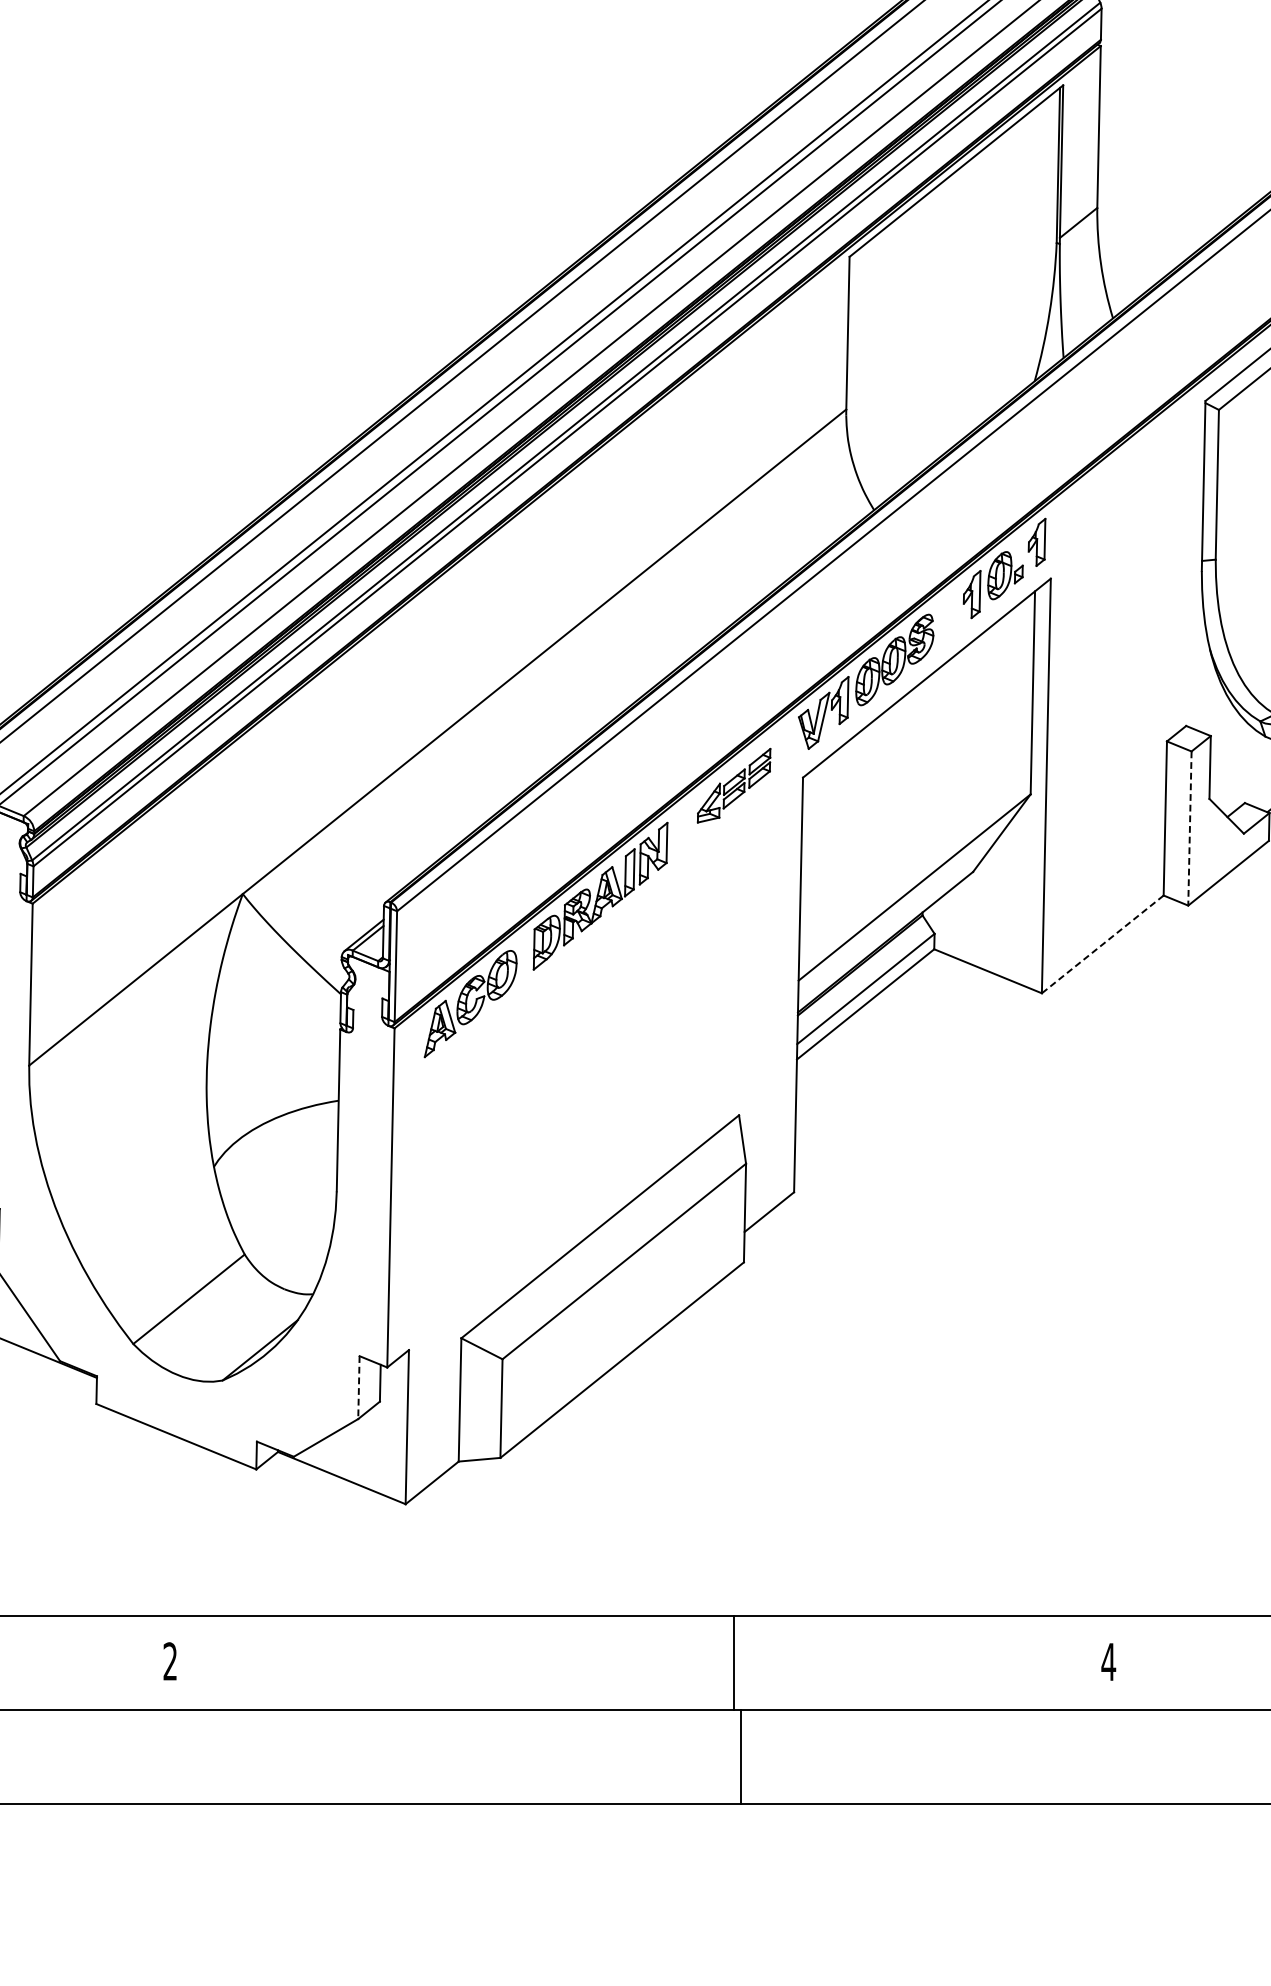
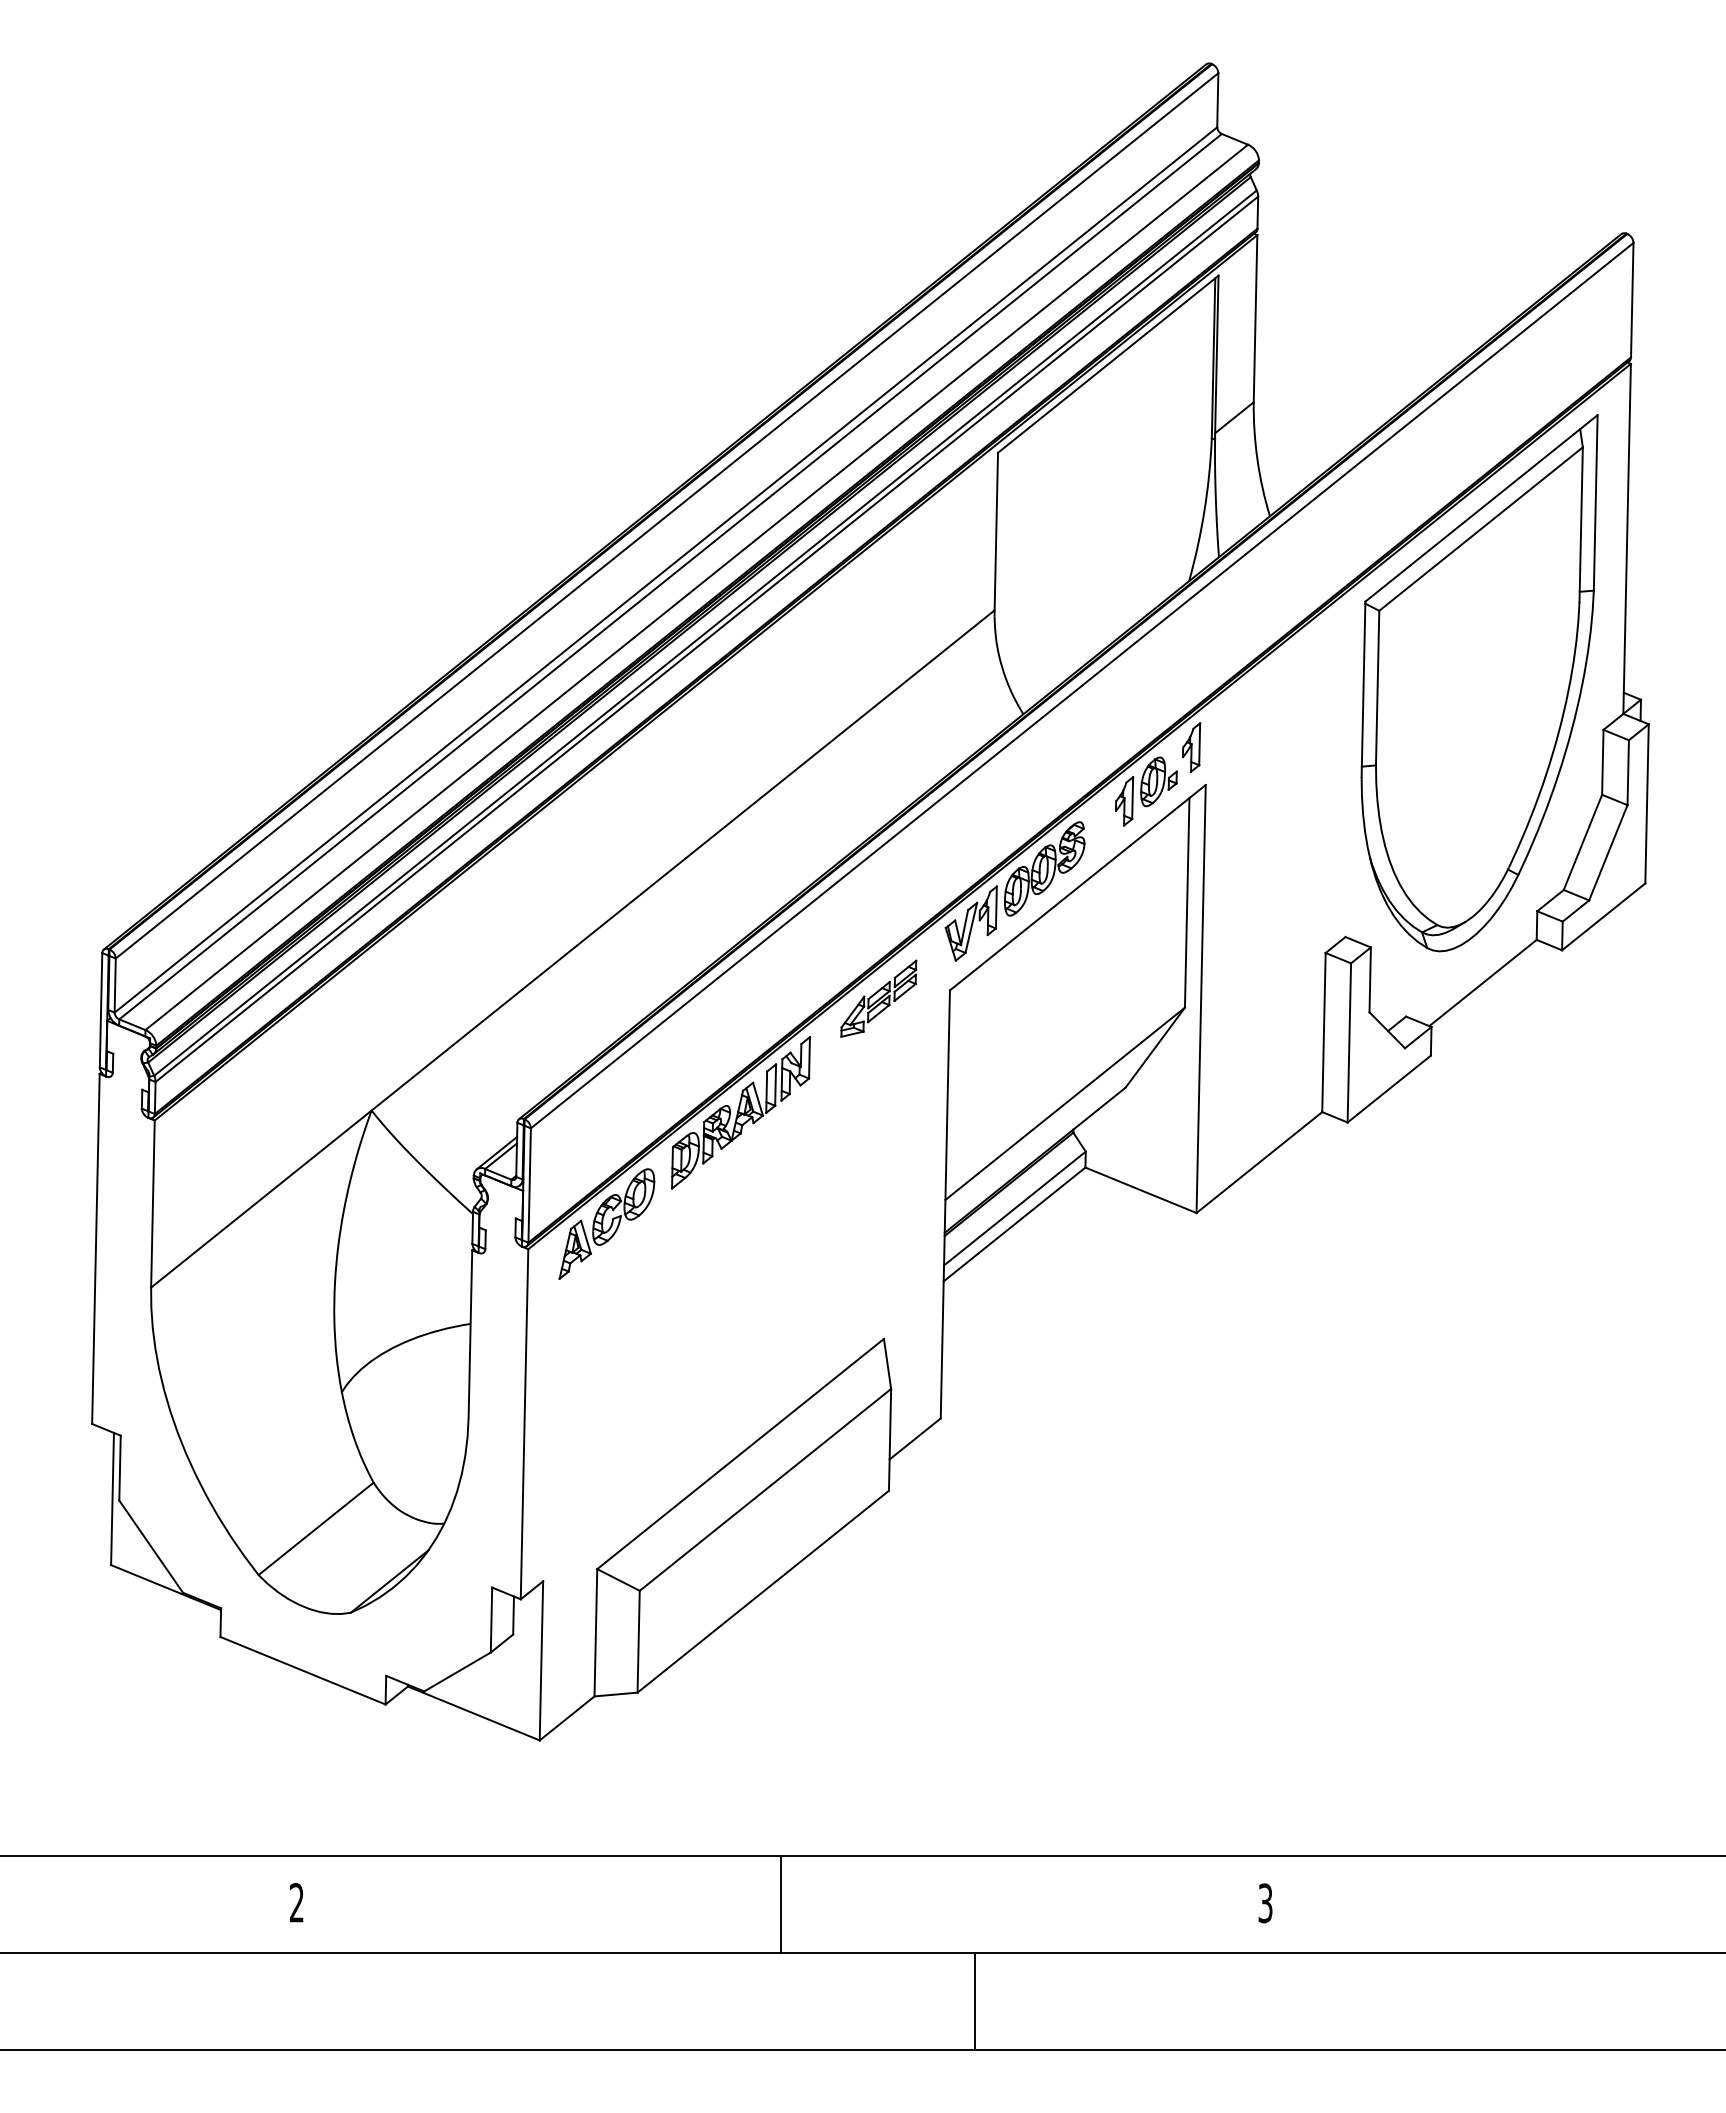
line: (1190, 828) -> (1349, 1042), dashed -> solid
line: (1102, 944) -> (1259, 1162), dashed -> solid
line: (358, 1388) -> (491, 1620), dashed -> solid
text: (1108, 1662) -> (1265, 1903), 4 -> 3
line: (733, 1663) -> (781, 1904), moved
line: (740, 1756) -> (974, 2000), moved

